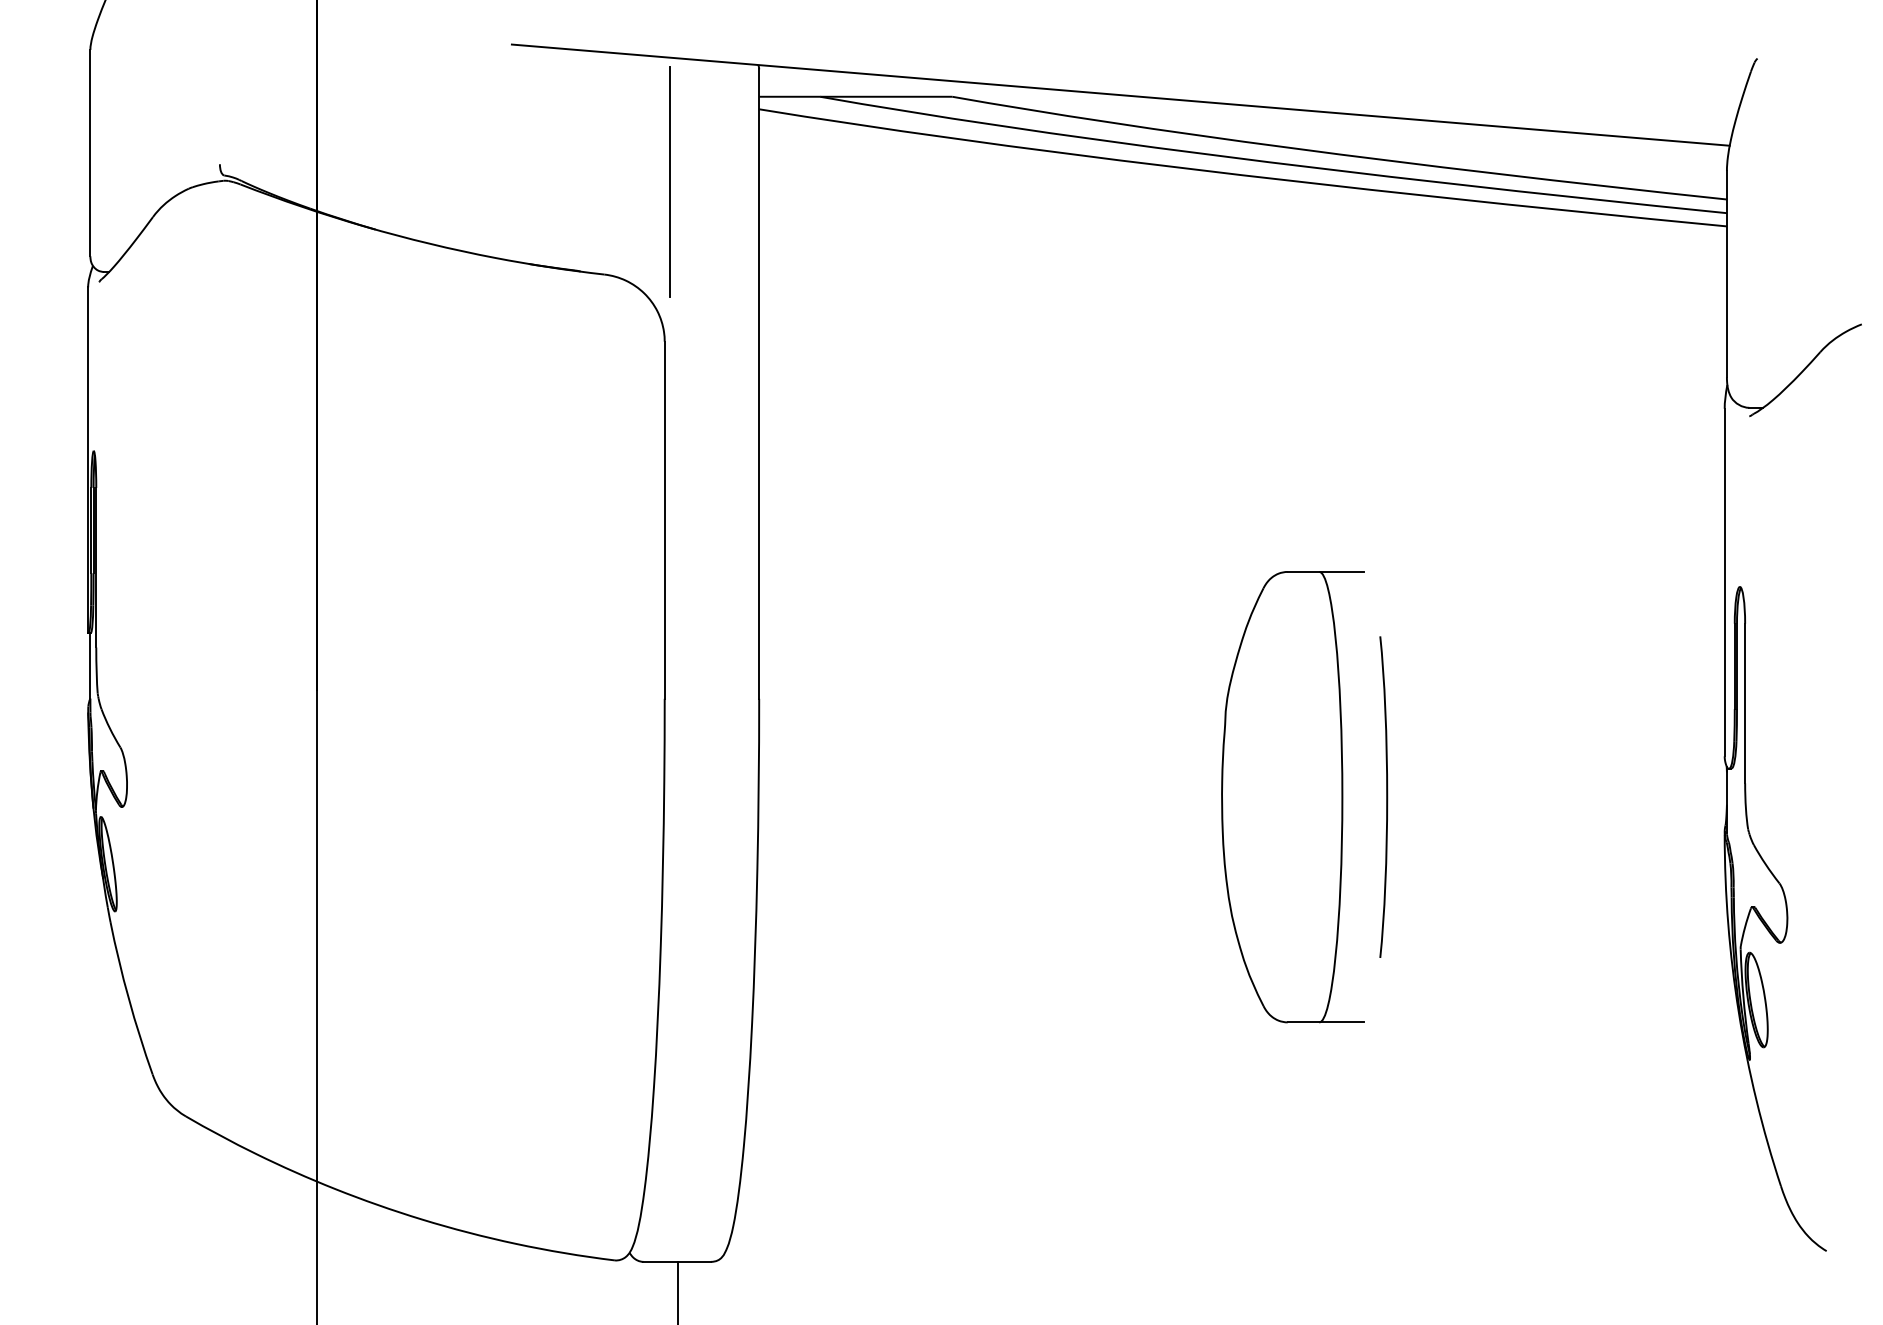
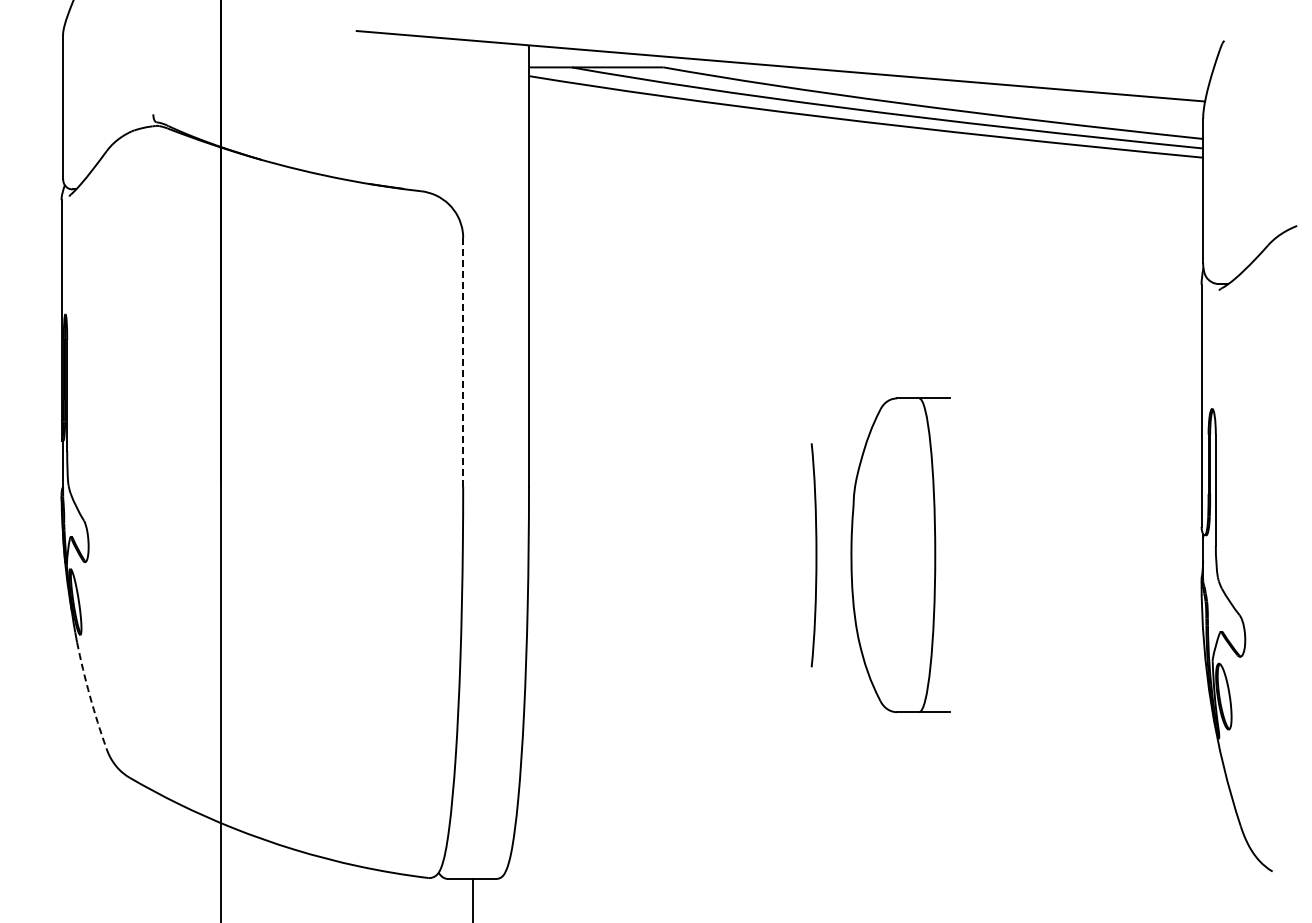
line: (669, 181) -> (466, 126), removed
line: (665, 518) -> (463, 361), solid -> dashed
curve: (1385, 797) -> (815, 555), moved
arc: (128, 998) -> (89, 695), solid -> dashed

